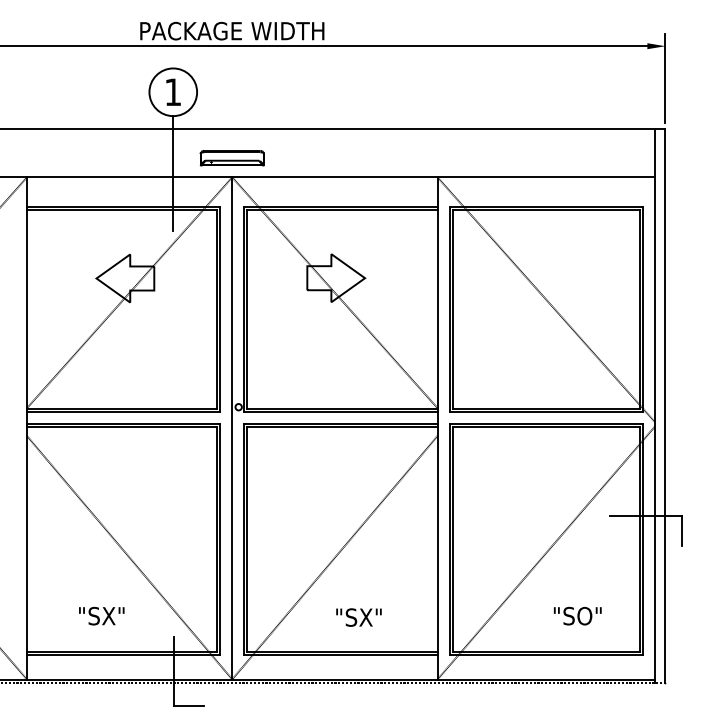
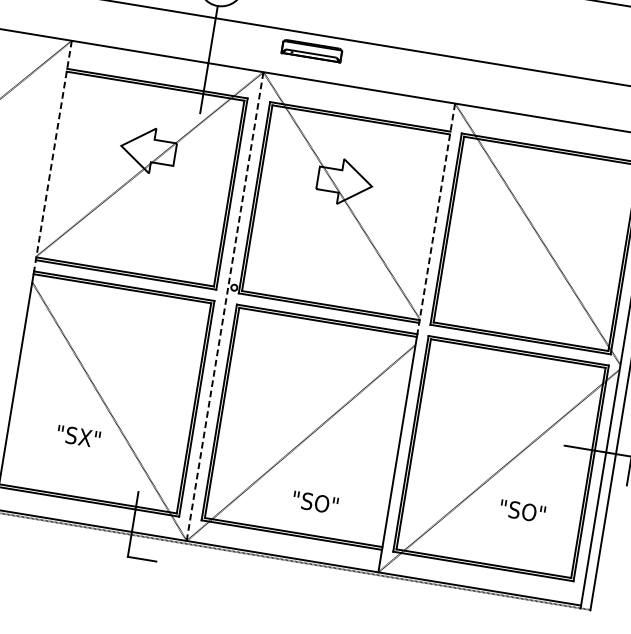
part: (231, 158) -> (311, 51), moved
line: (26, 300) -> (52, 155), solid -> dashed
line: (437, 300) -> (436, 218), solid -> dashed
line: (232, 427) -> (225, 305), solid -> dashed
text: (101, 615) -> (78, 436), moved
text: (577, 615) -> (522, 510), moved
text: (371, 617) -> (326, 504), "SX" -> "SO"

